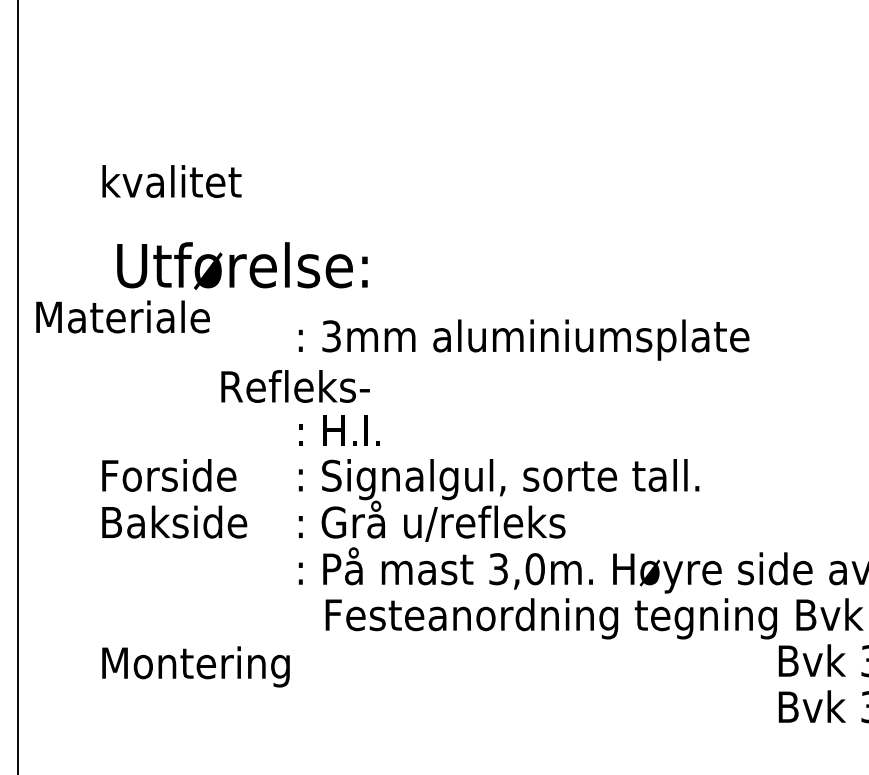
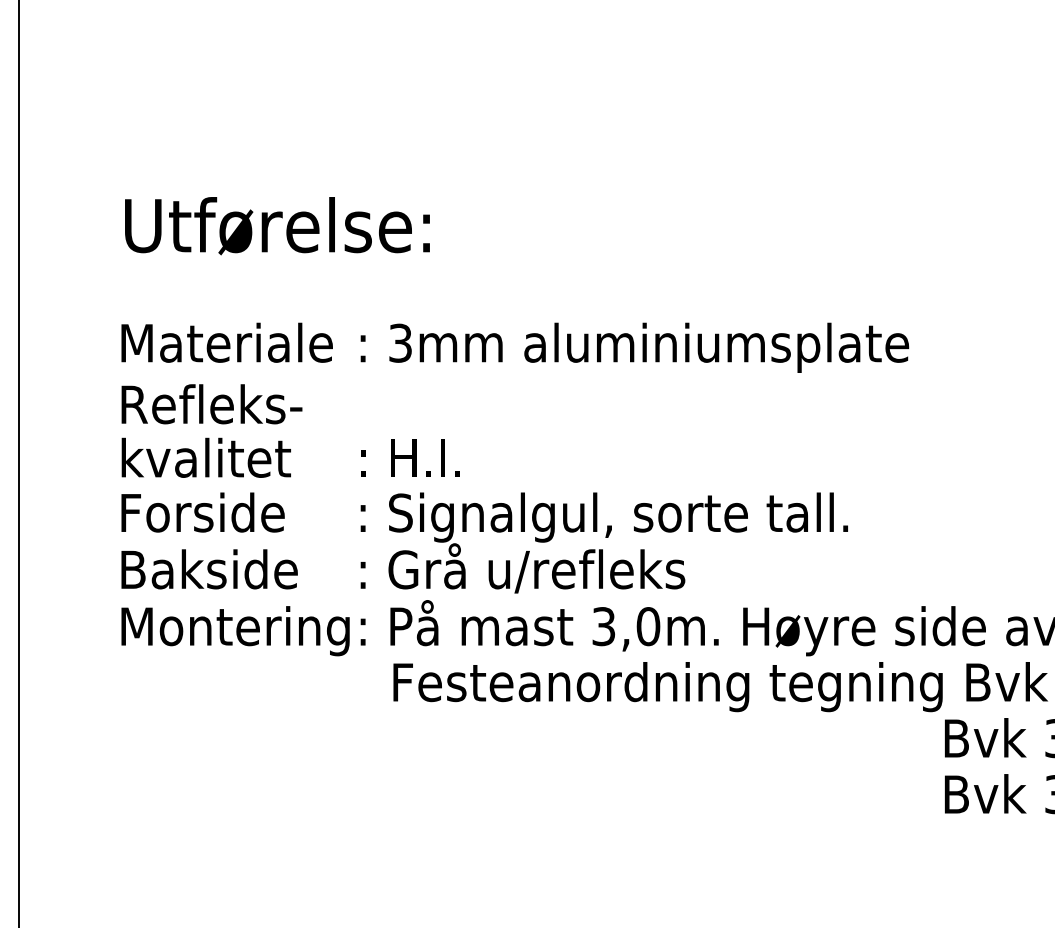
text: (171, 181) -> (205, 457), moved
text: (242, 265) -> (277, 225), moved
text: (122, 316) -> (226, 342), moved
text: (295, 386) -> (211, 404), moved
text: (195, 666) -> (234, 630), moved

